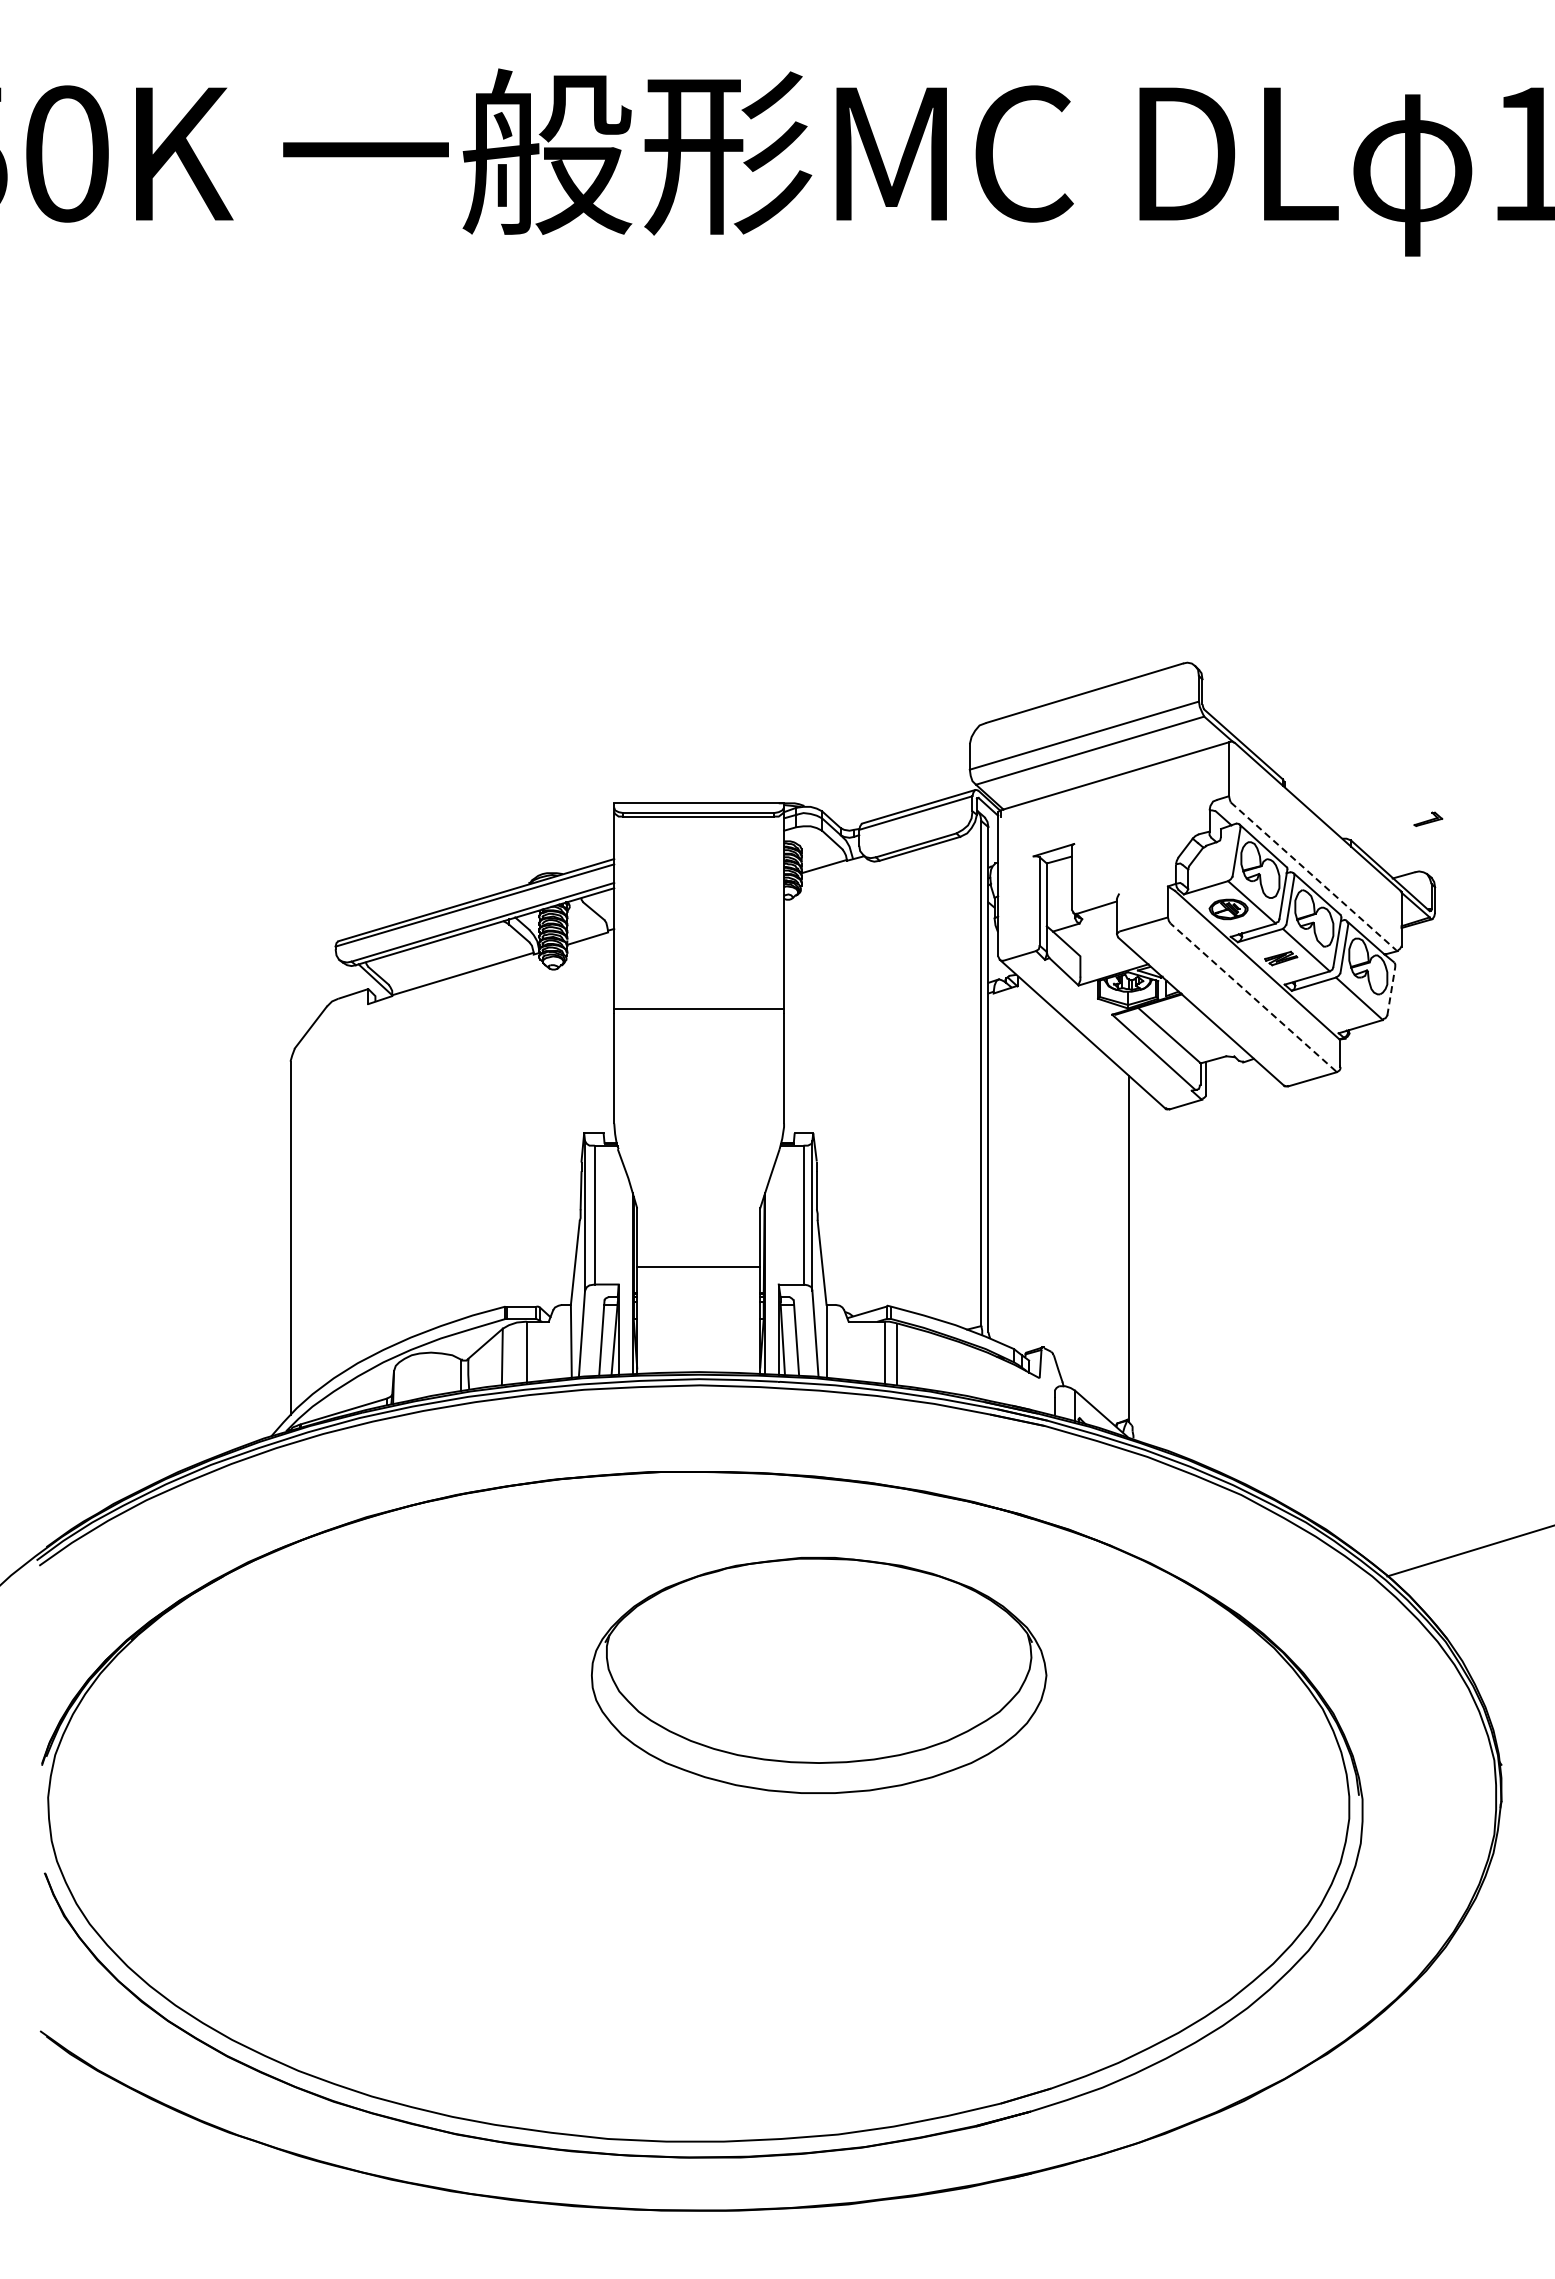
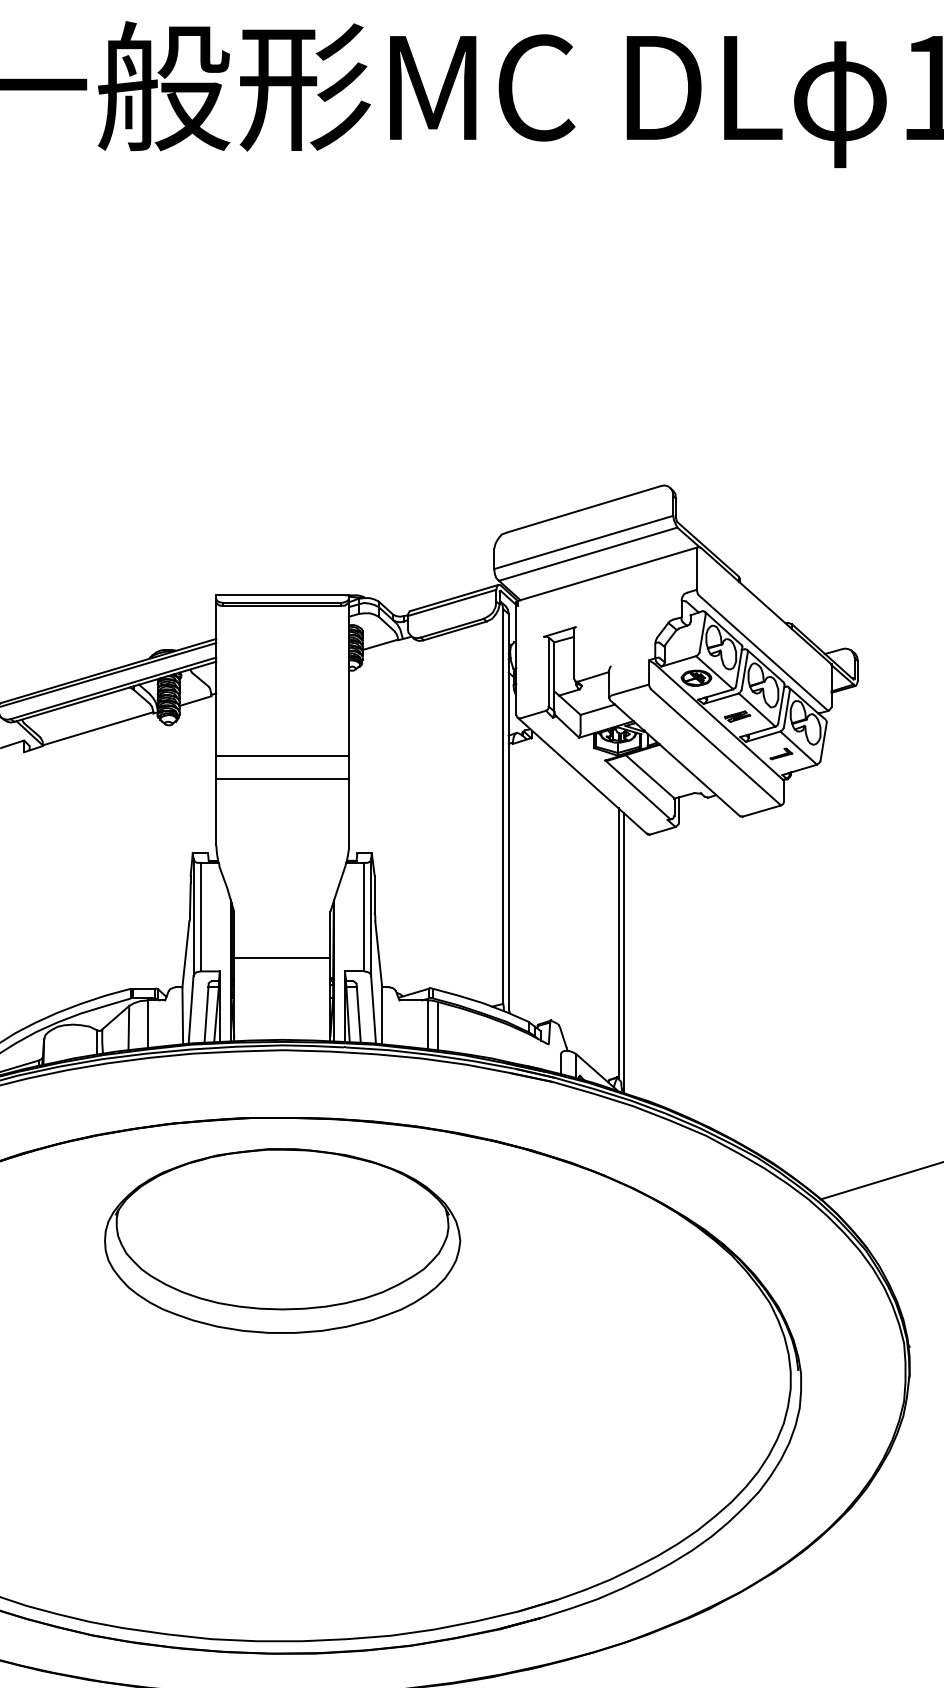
part: (1428, 818) -> (781, 753), moved
line: (1313, 876) -> (762, 652), dashed -> solid
line: (1102, 949) -> (597, 709), added
line: (1391, 991) -> (823, 742), dashed -> solid
line: (1253, 997) -> (715, 747), dashed -> solid
line: (699, 1037) -> (282, 778), added
line: (1136, 1260) -> (624, 952), added
part: (819, 1675) -> (282, 1241), moved

